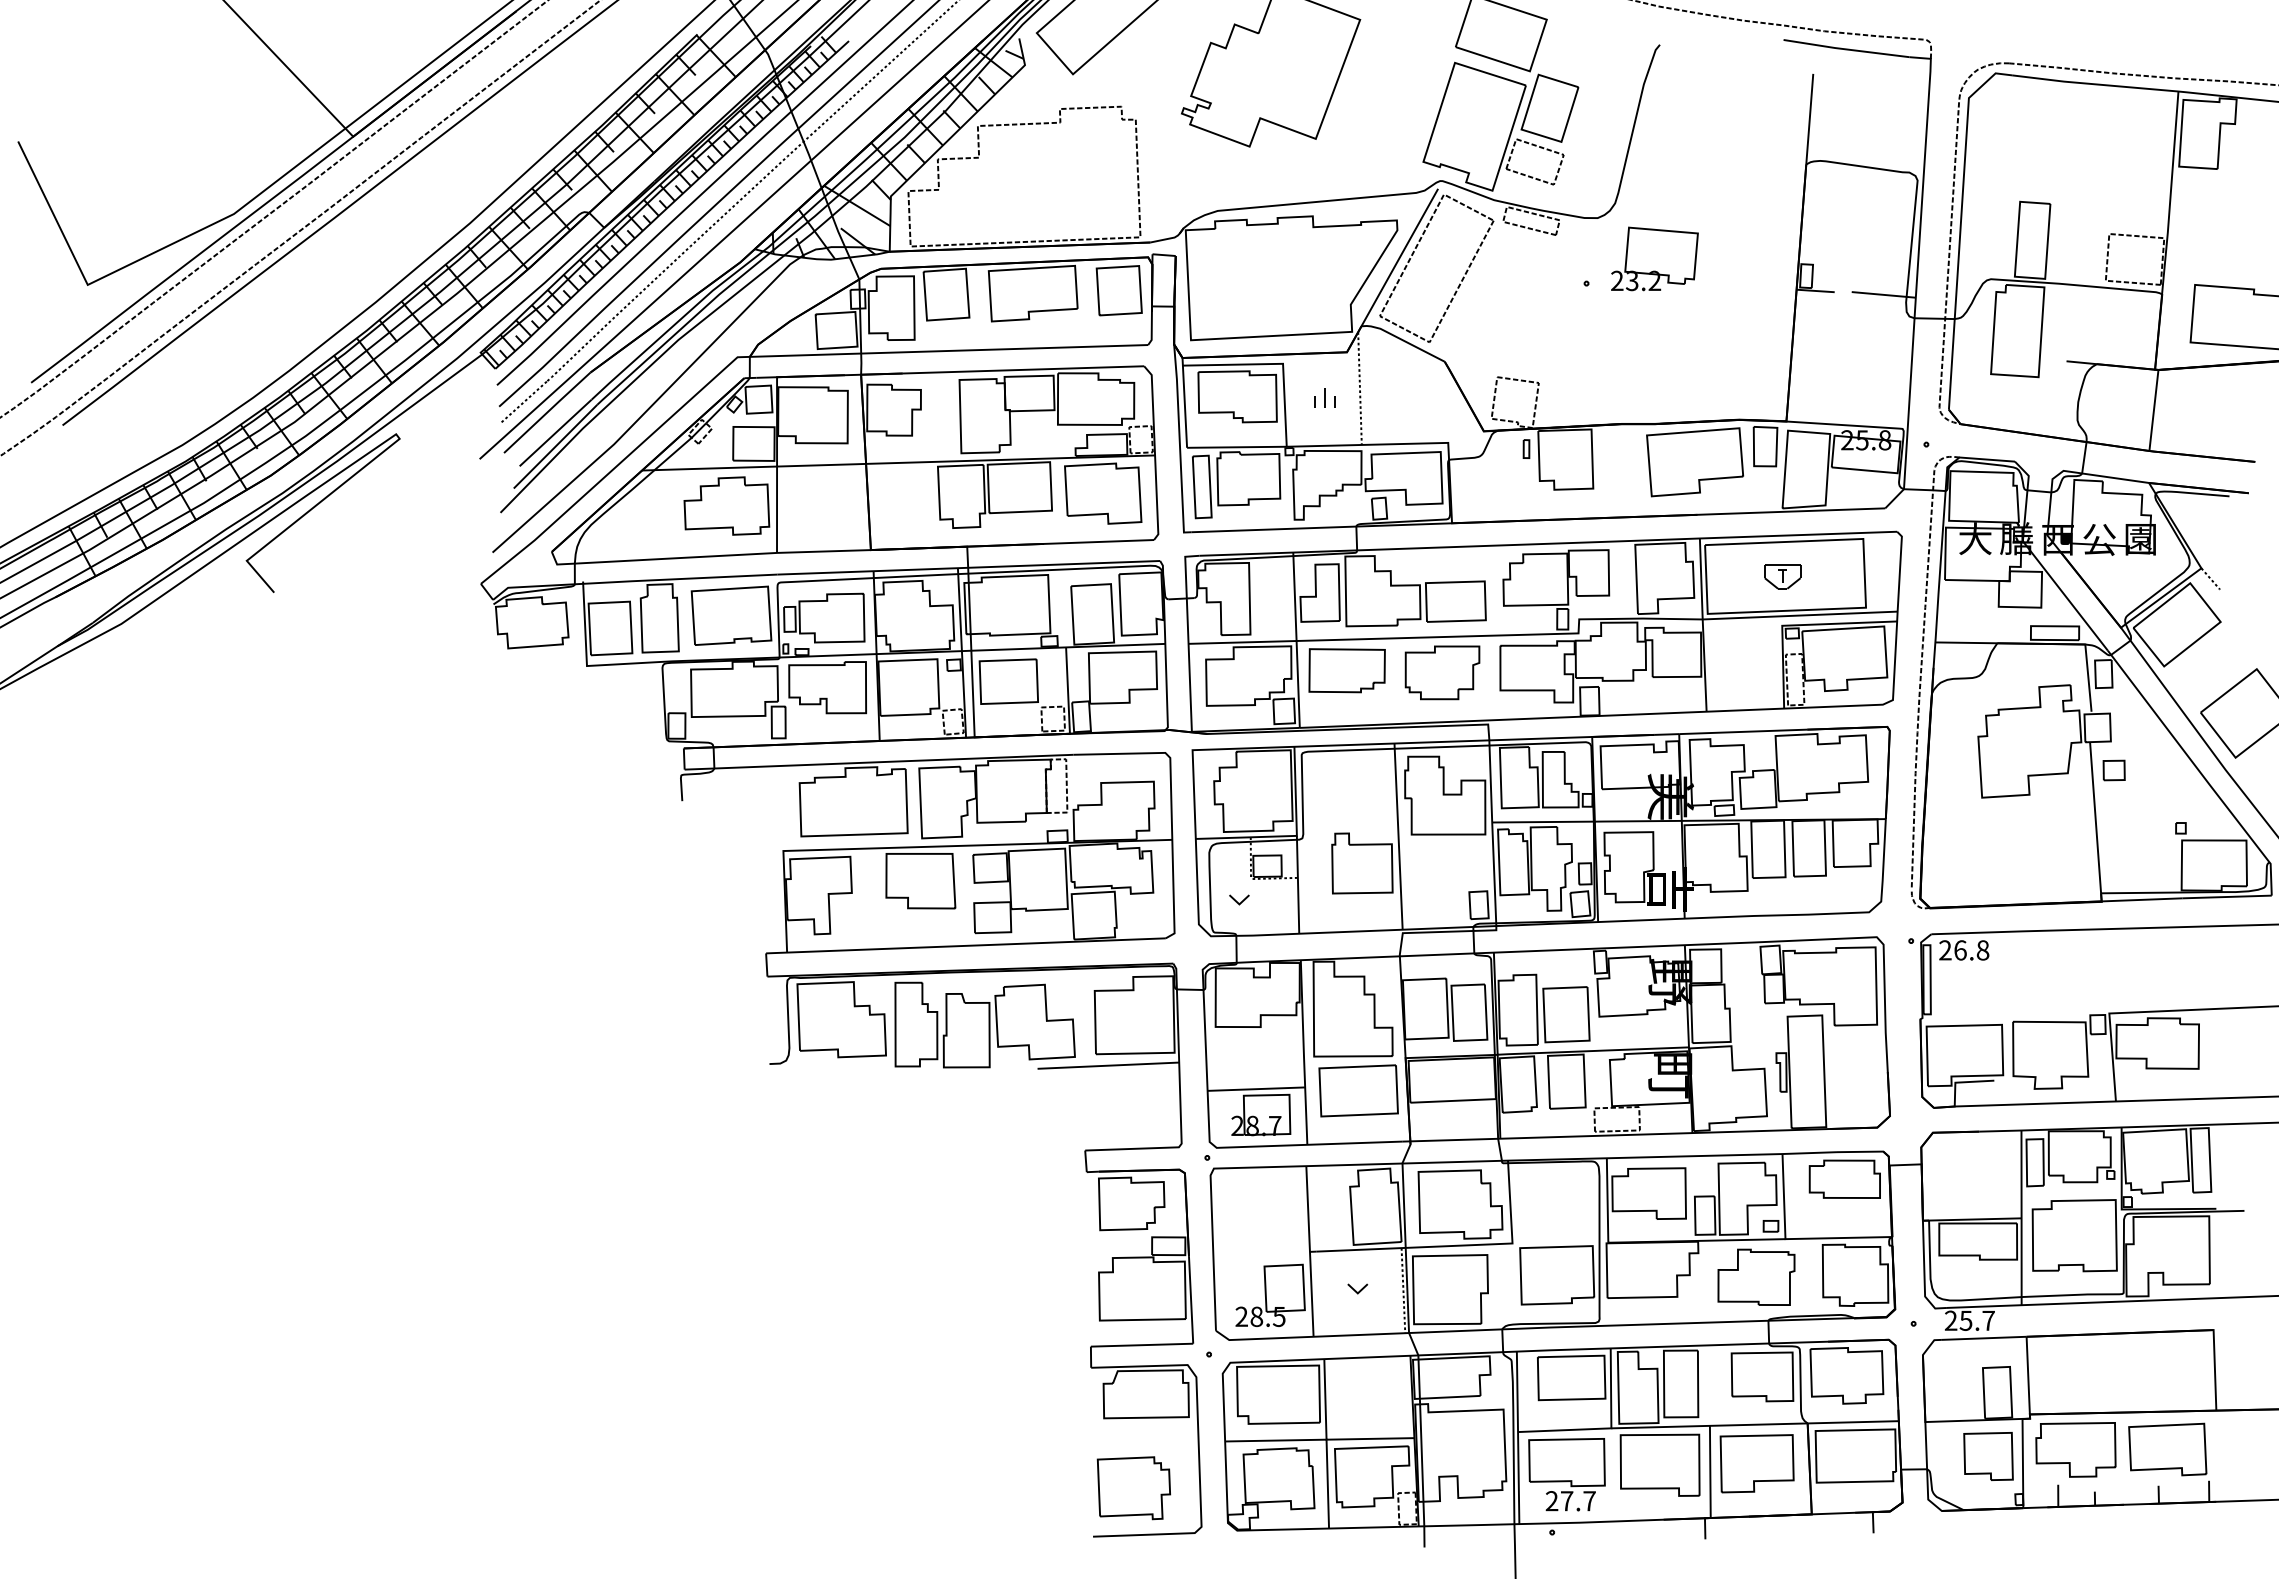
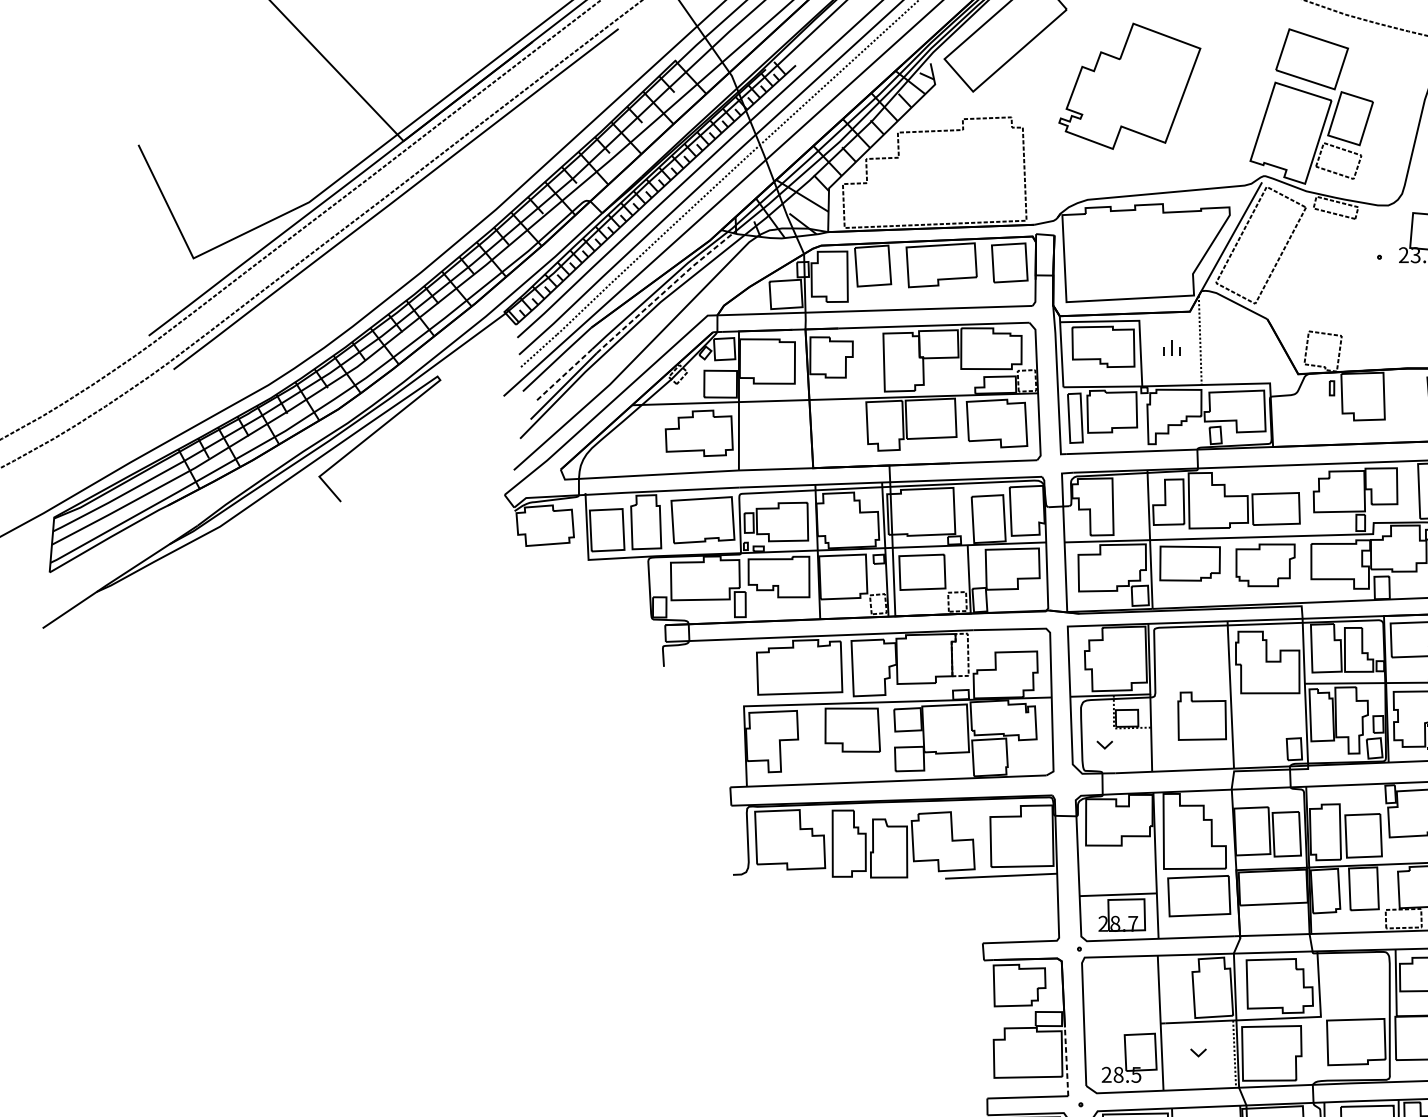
line: (682, 327) -> (664, 292), solid -> dashed
line: (555, 433) -> (563, 375), solid -> dashed
line: (1191, 1300) -> (1066, 1062), solid -> dashed

